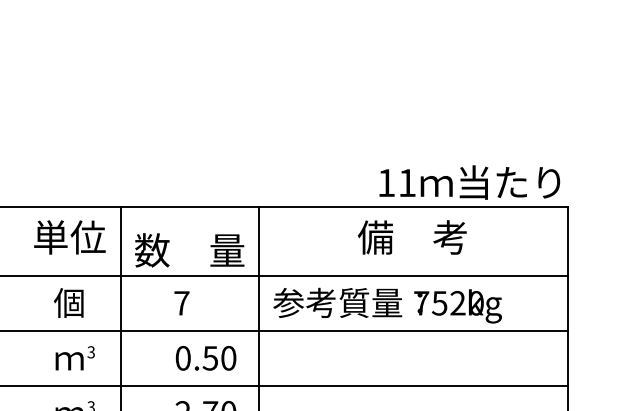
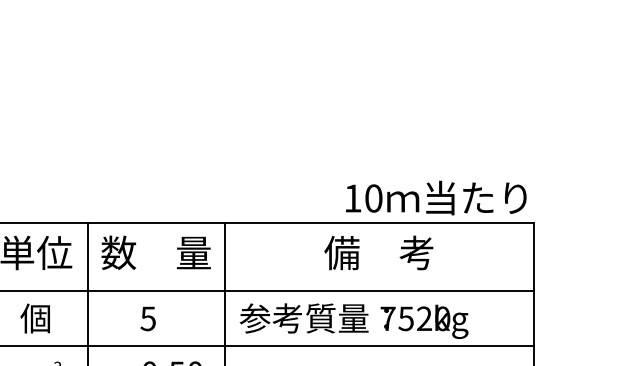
text: (407, 182) -> (373, 197), 11 -> 10
text: (189, 250) -> (155, 252), moved
text: (181, 303) -> (147, 318), 7 -> 5

